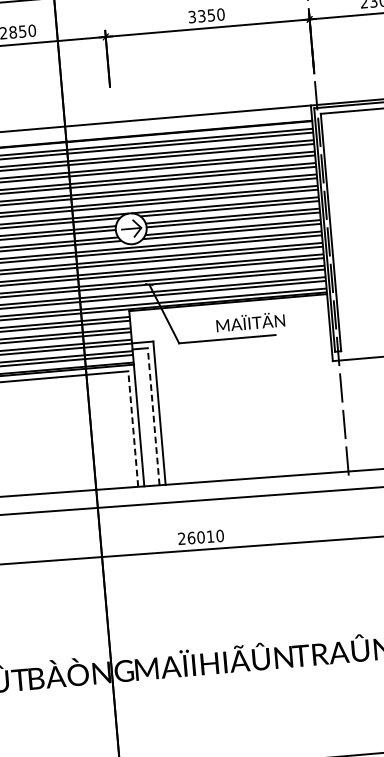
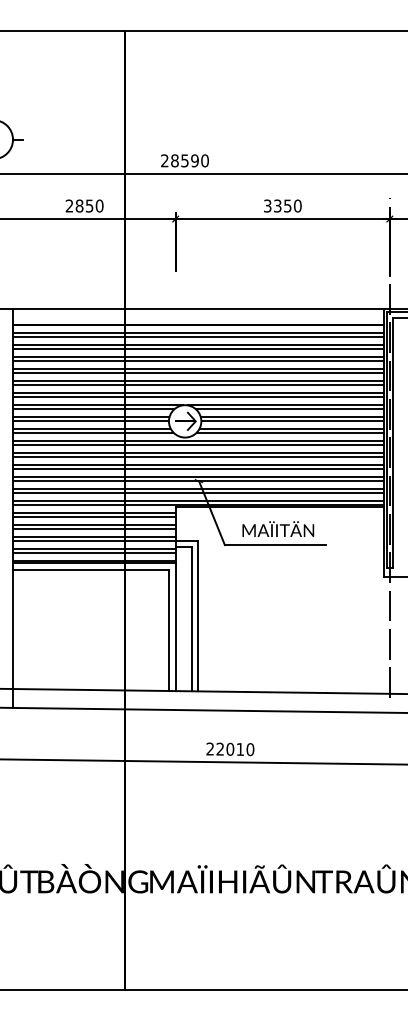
text: (250, 321) -> (278, 528), moved
line: (153, 415) -> (191, 618), dashed -> solid
line: (133, 429) -> (169, 630), dashed -> solid
text: (191, 537) -> (220, 748), 26010 -> 22010

